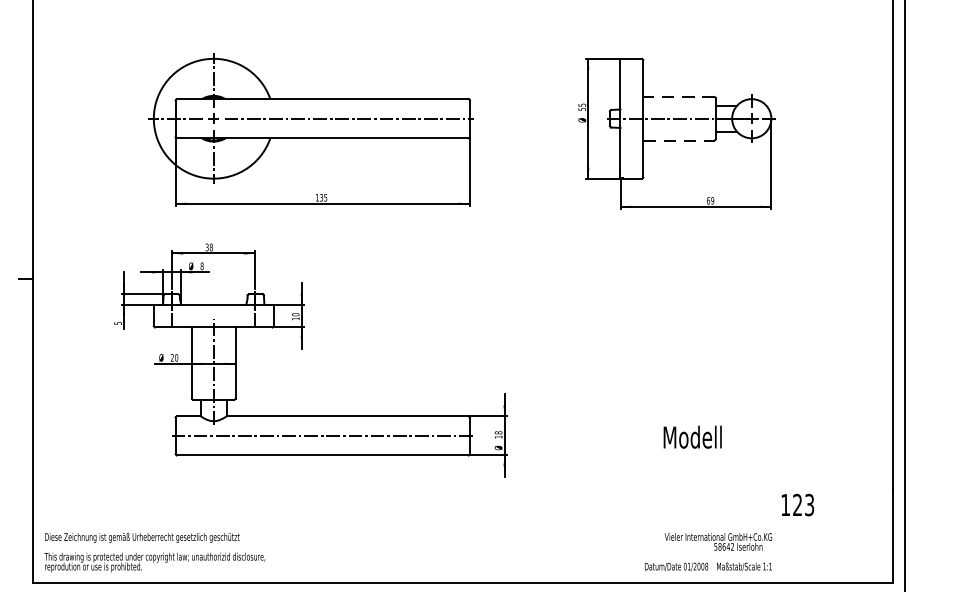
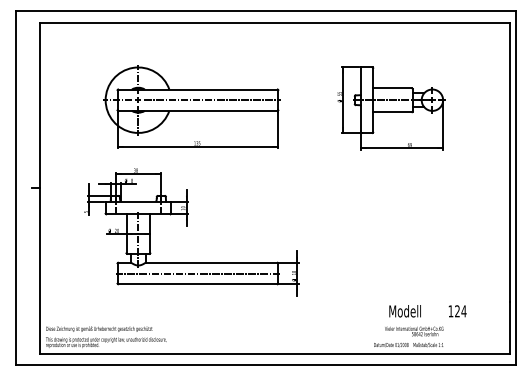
line: (678, 97) -> (392, 88), dashed -> solid
line: (680, 141) -> (393, 112), dashed -> solid
text: (691, 437) -> (404, 311), moved
text: (808, 505) -> (463, 311), 123 -> 124

